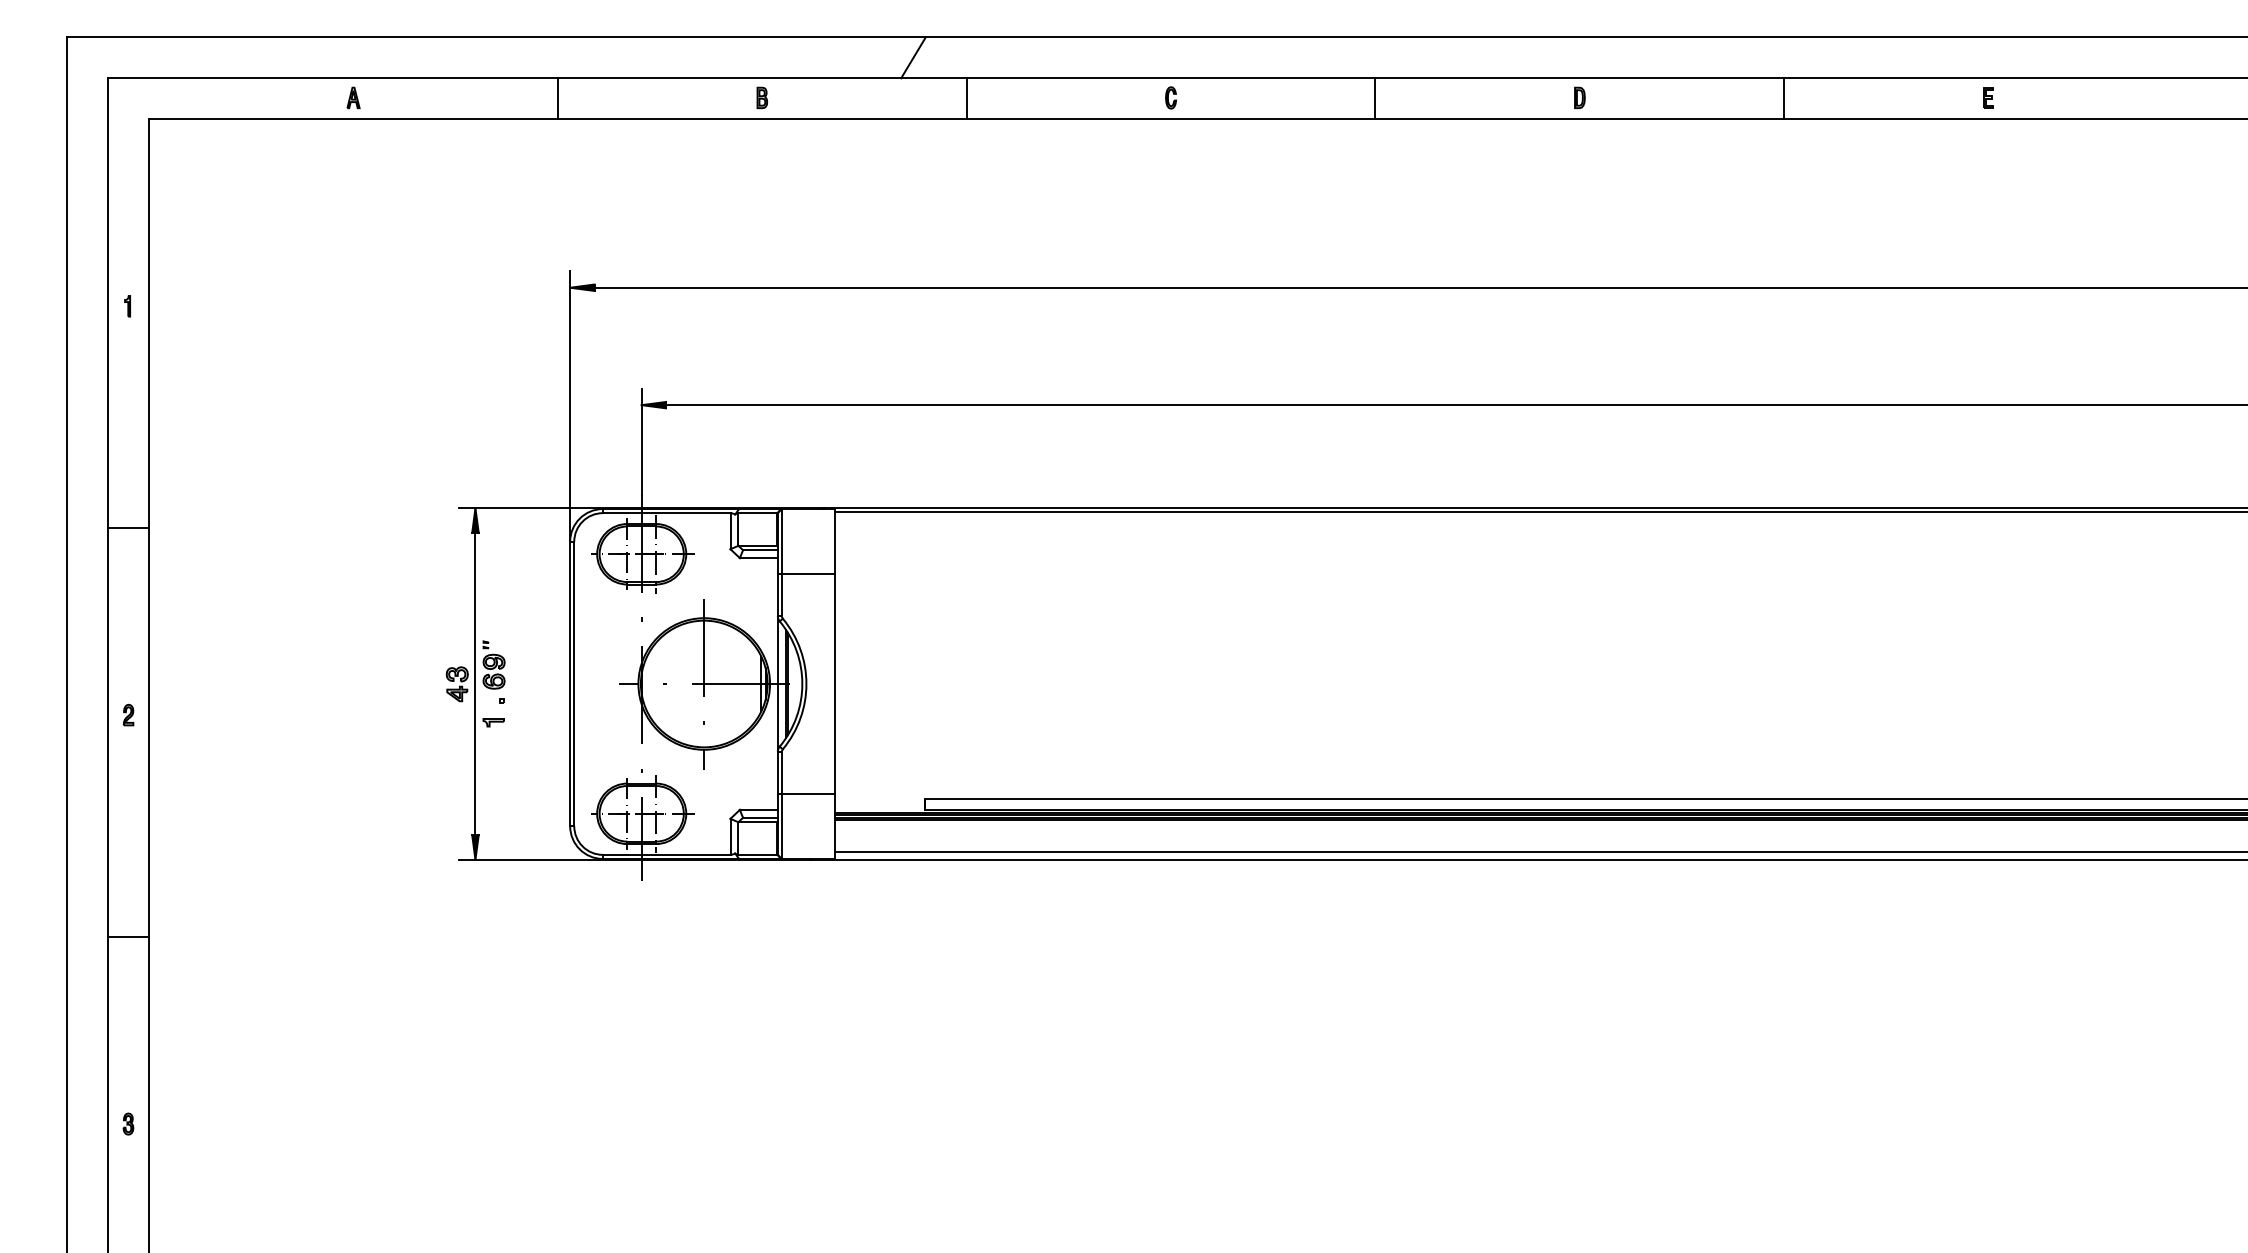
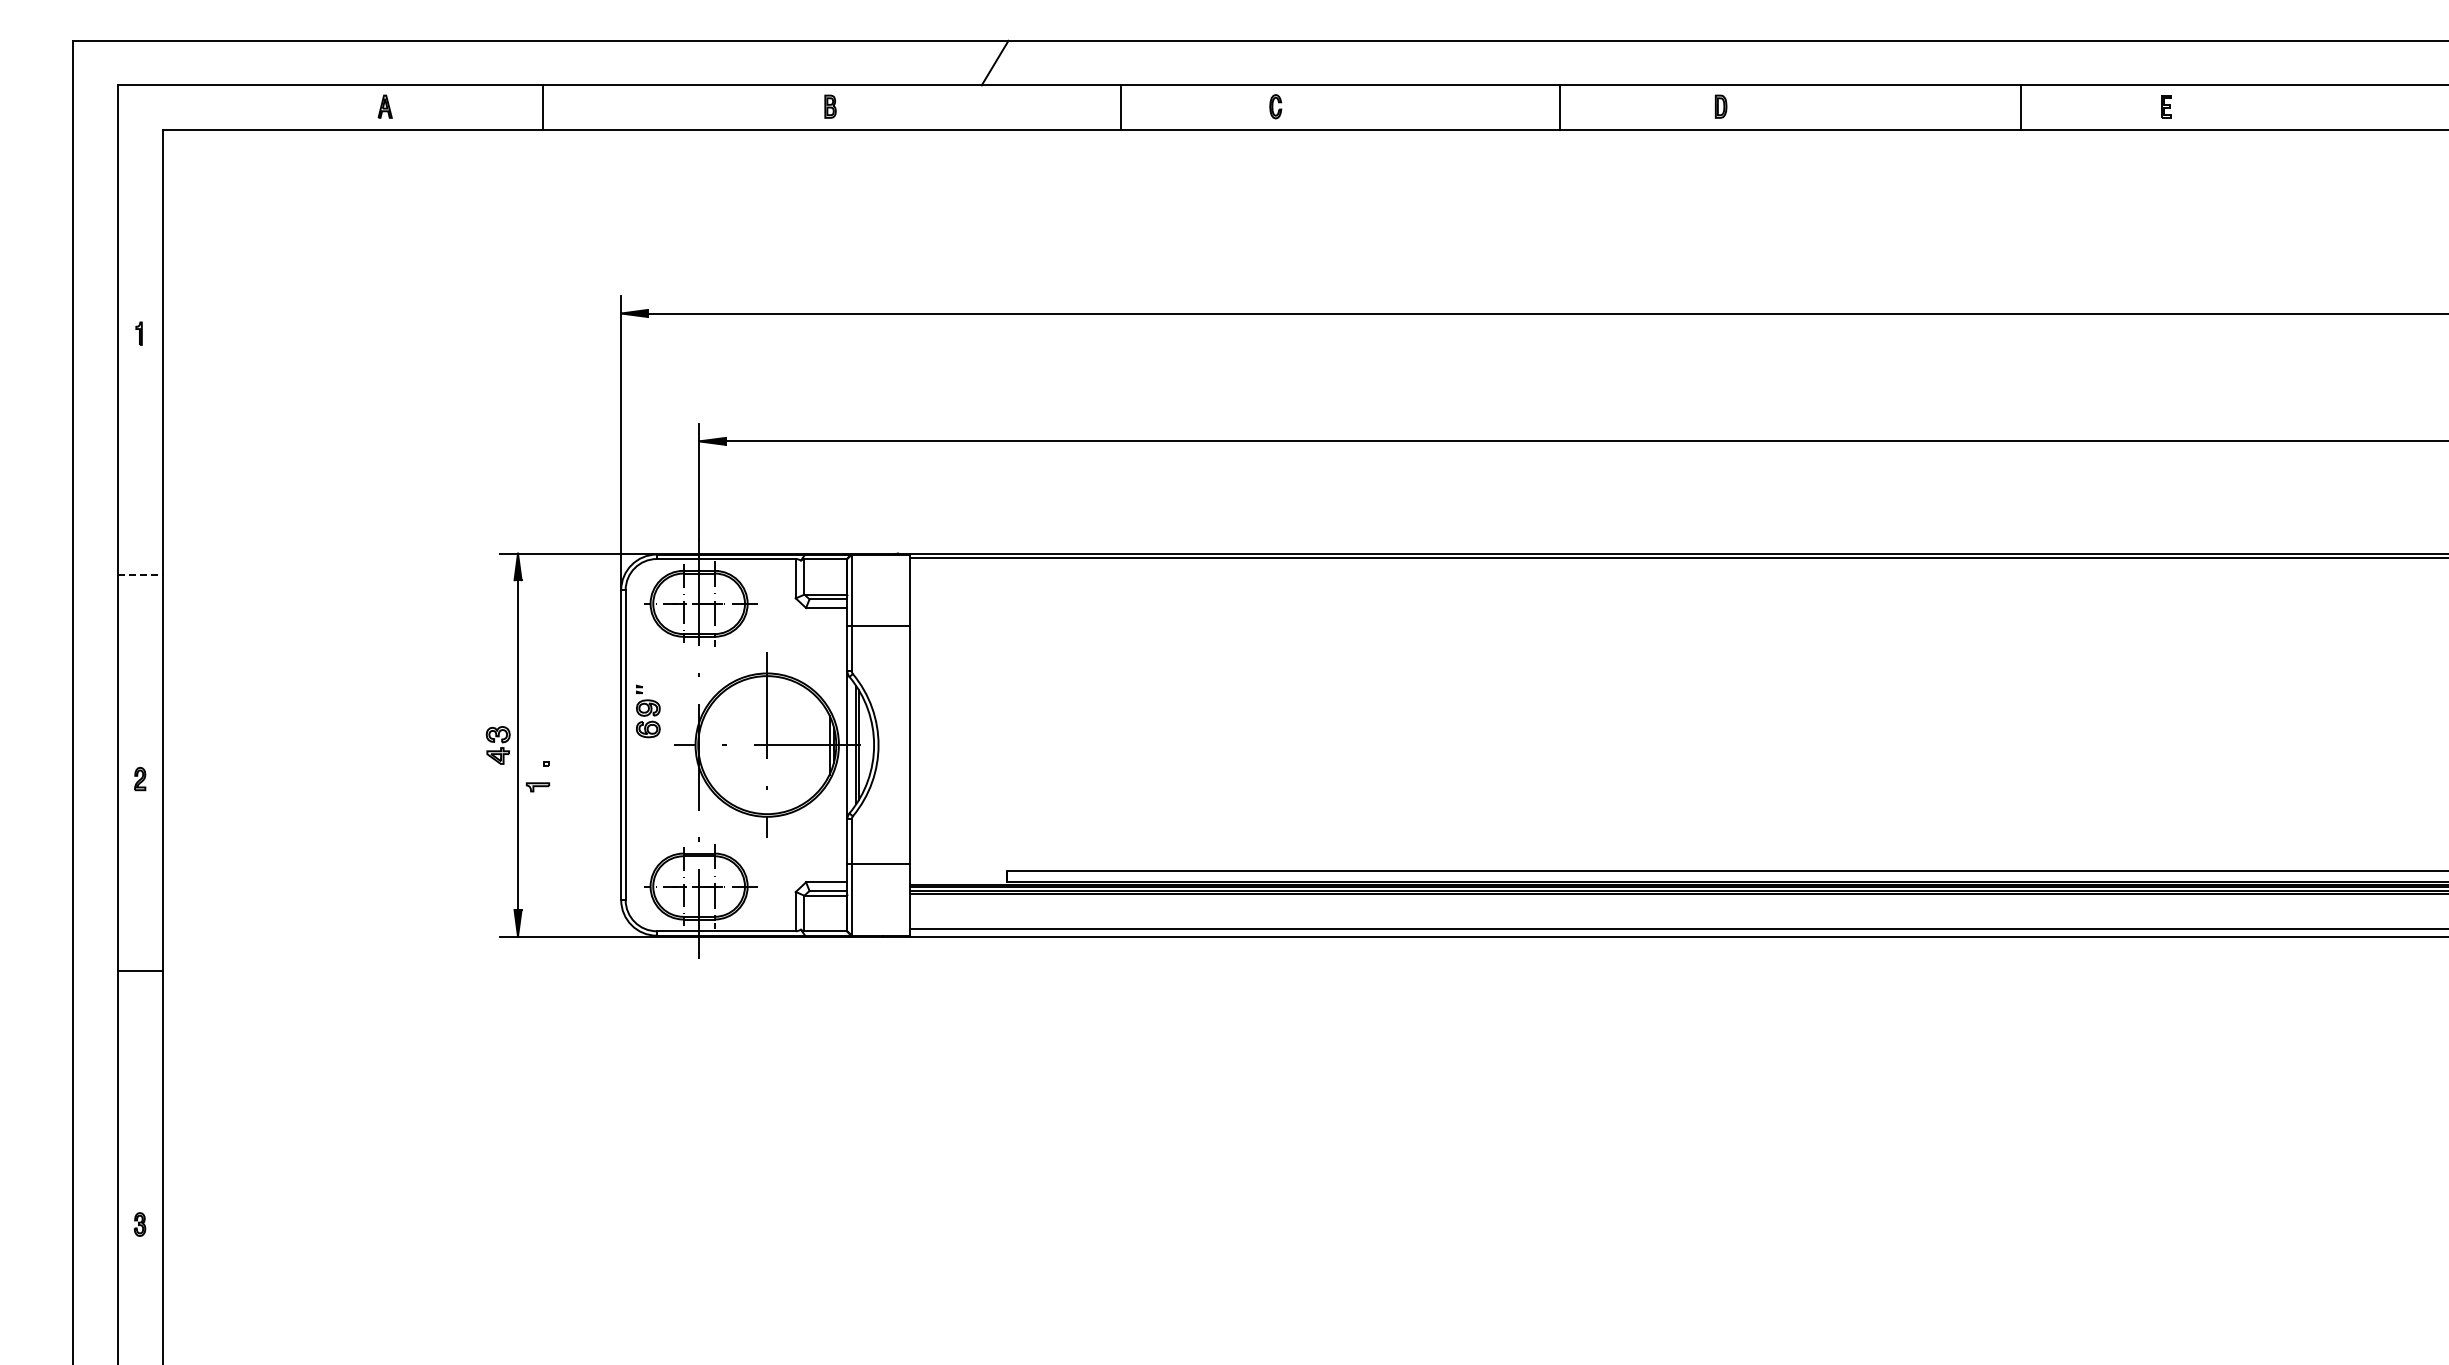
line: (557, 98) -> (542, 107), moved
line: (967, 98) -> (1121, 107), moved
line: (1375, 98) -> (1560, 107), moved
line: (1784, 98) -> (2020, 107), moved
line: (128, 528) -> (140, 575), solid -> dashed
part: (494, 665) -> (648, 711), moved
line: (127, 936) -> (139, 971), moved

